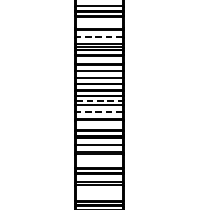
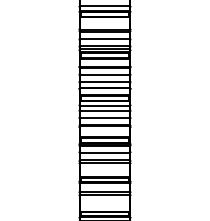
line: (99, 37) -> (104, 39), dashed -> solid
line: (99, 101) -> (104, 106), dashed -> solid
line: (99, 112) -> (104, 118), dashed -> solid

